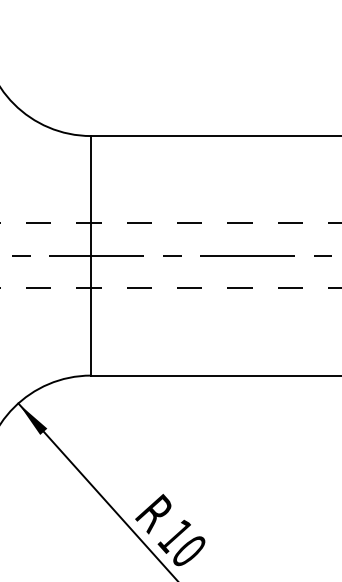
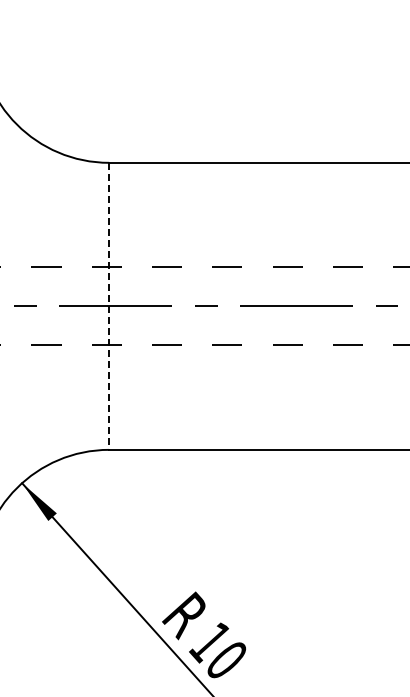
line: (91, 255) -> (109, 306), solid -> dashed

